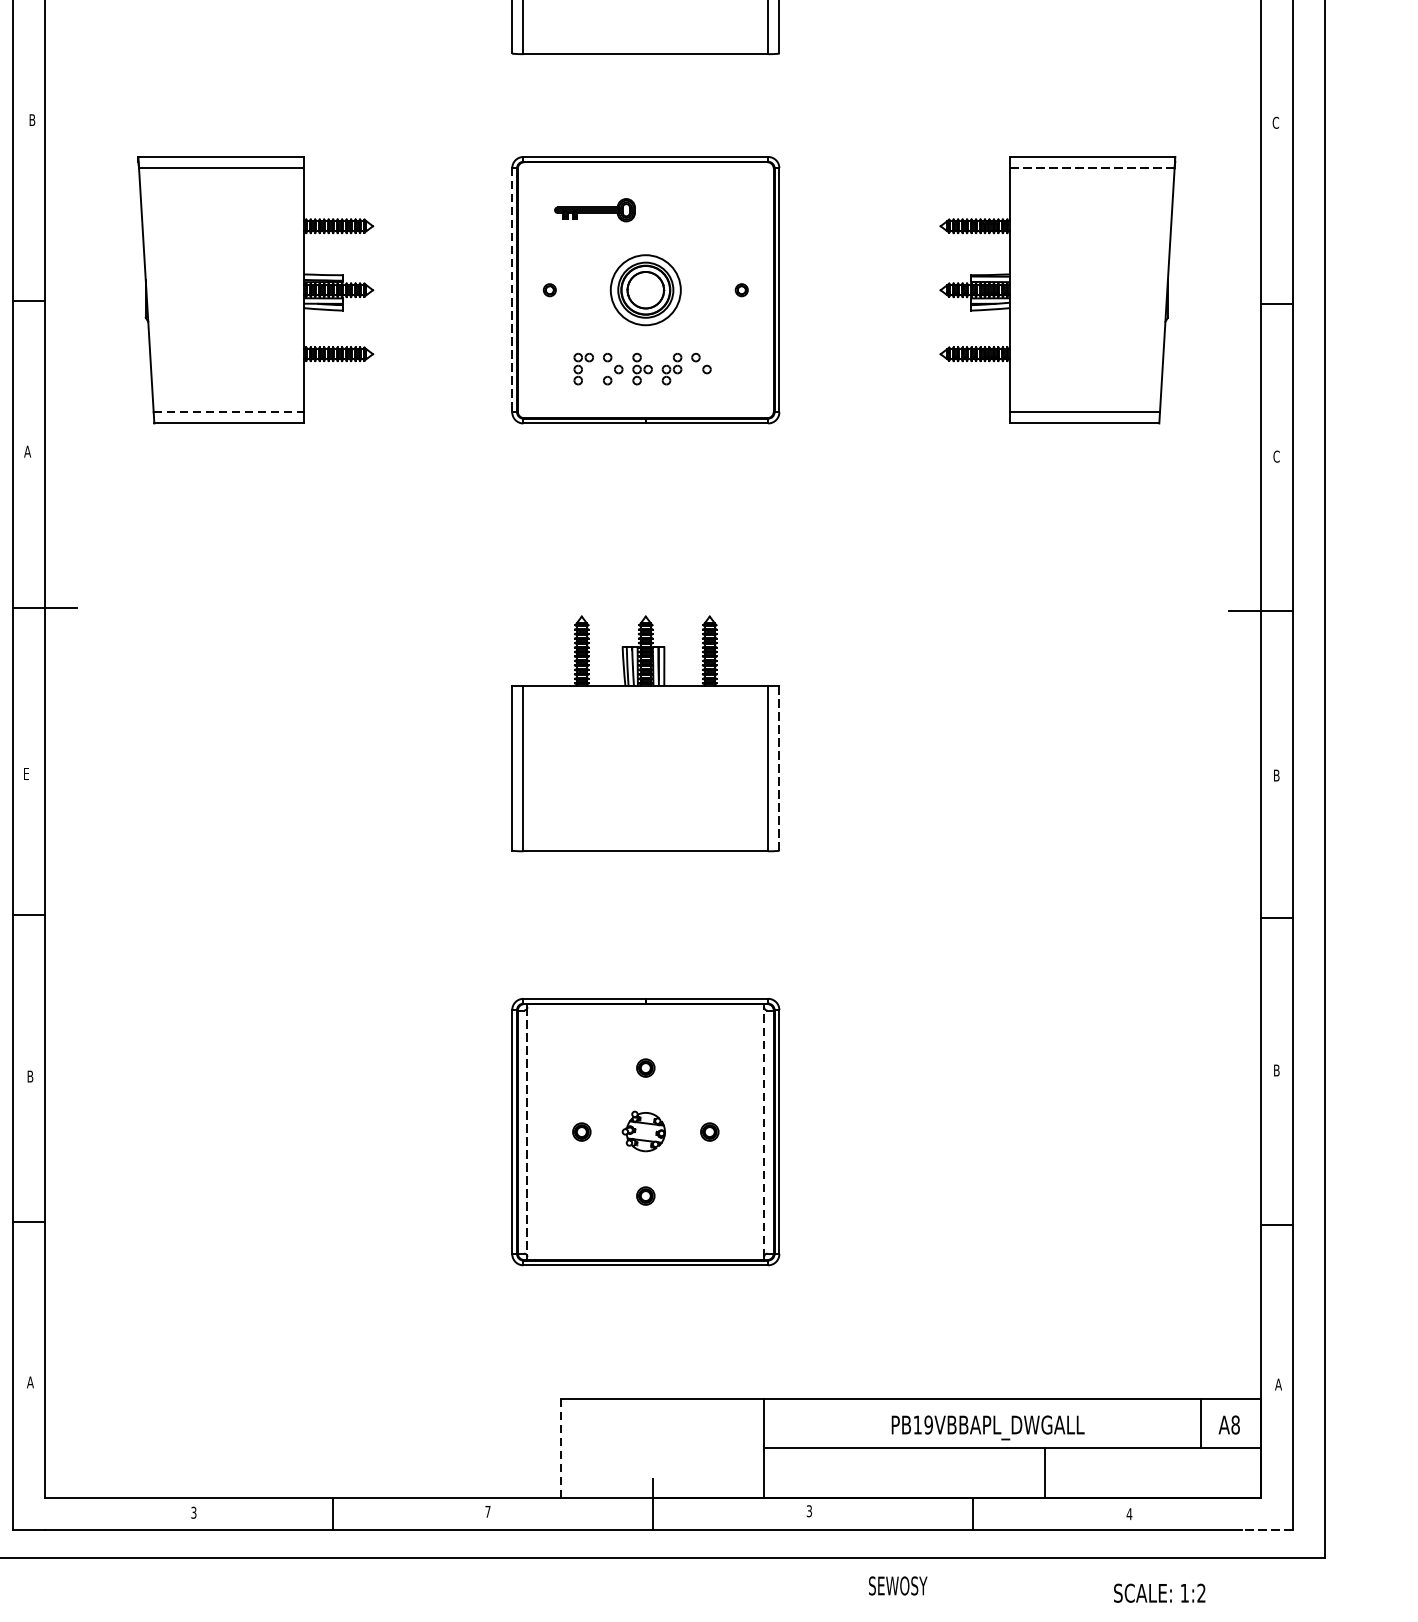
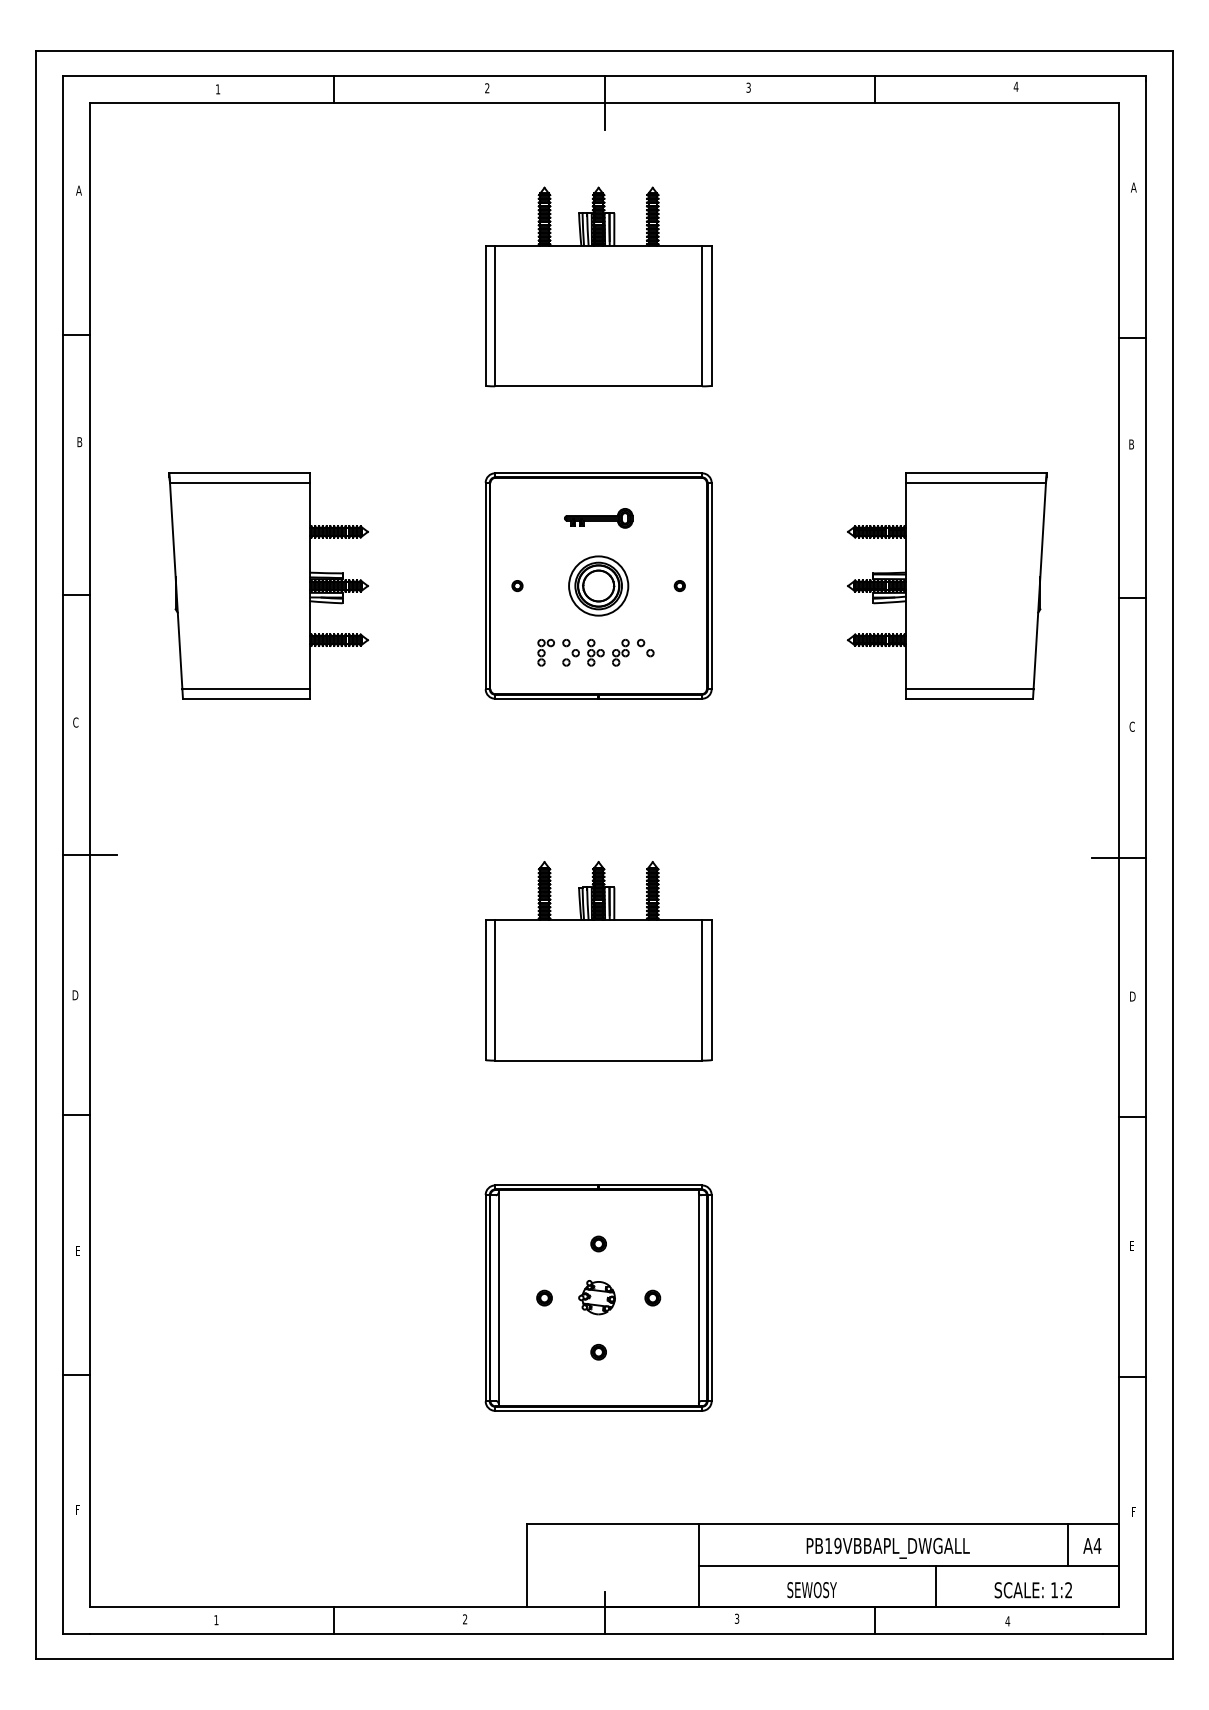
text: (1275, 122) -> (1131, 444), C -> B
line: (1092, 167) -> (976, 482), dashed -> solid
part: (594, 210) -> (598, 518), moved
line: (512, 290) -> (485, 586), dashed -> solid
line: (229, 412) -> (246, 689), dashed -> solid
text: (27, 451) -> (75, 722), A -> C
line: (779, 768) -> (711, 990), dashed -> solid
text: (27, 774) -> (75, 995), E -> D
text: (1278, 775) -> (1133, 996), B -> D
text: (1276, 1069) -> (1132, 1245), B -> E
text: (29, 1076) -> (77, 1251), B -> E
line: (527, 1132) -> (498, 1298), dashed -> solid
line: (763, 1132) -> (698, 1298), dashed -> solid
text: (30, 1381) -> (78, 1509), A -> F
text: (1278, 1384) -> (1133, 1511), A -> F
text: (1235, 1424) -> (1097, 1545), A8 -> A4
line: (561, 1448) -> (527, 1565), dashed -> solid
text: (488, 1511) -> (465, 1619), 7 -> 2
text: (194, 1513) -> (216, 1620), 3 -> 1
line: (1267, 1529) -> (1124, 1634), dashed -> solid
text: (897, 1586) -> (811, 1590), moved
text: (1158, 1593) -> (1032, 1590), moved

